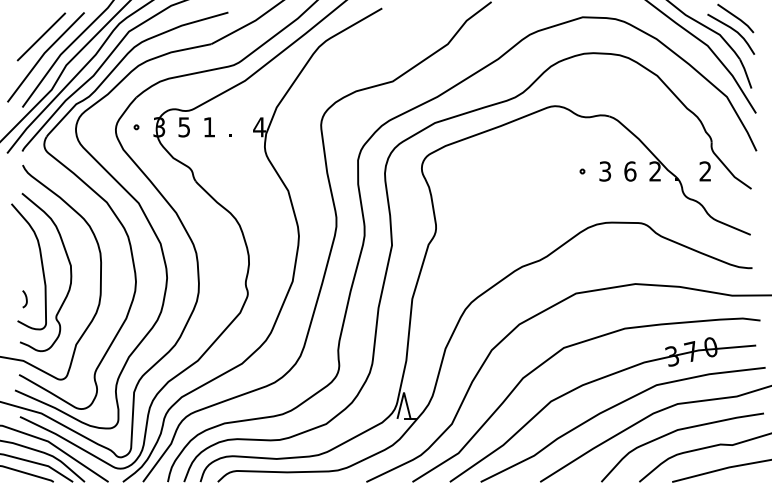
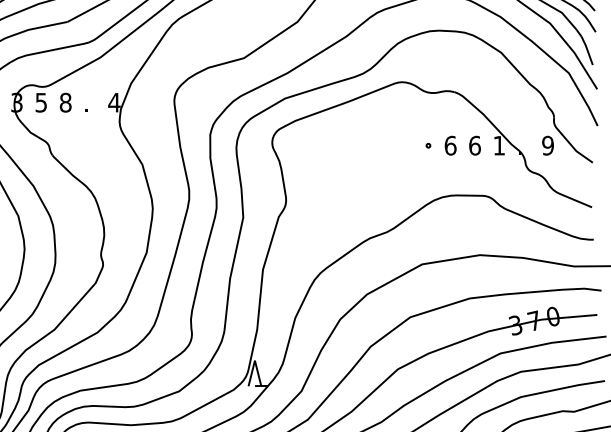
text: (209, 127) -> (65, 102), 1 -> 8
text: (605, 171) -> (450, 145), 3 -> 6
text: (654, 171) -> (498, 145), 2 -> 1
text: (705, 171) -> (548, 145), 2 -> 9

